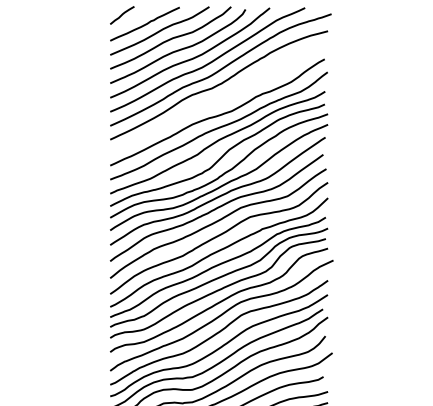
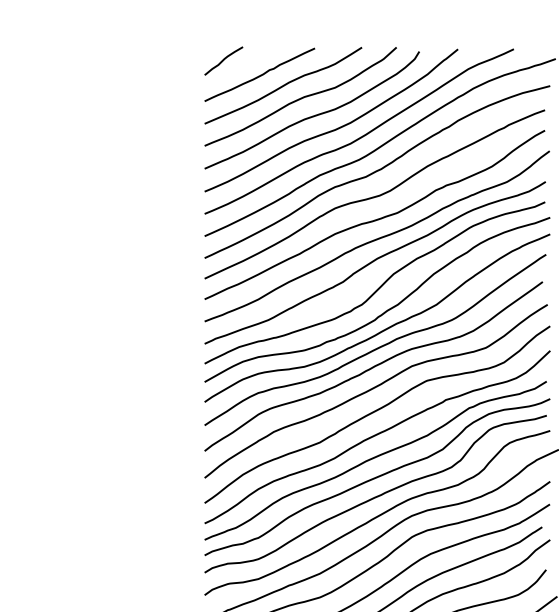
curve: (217, 100) -> (374, 195), added

